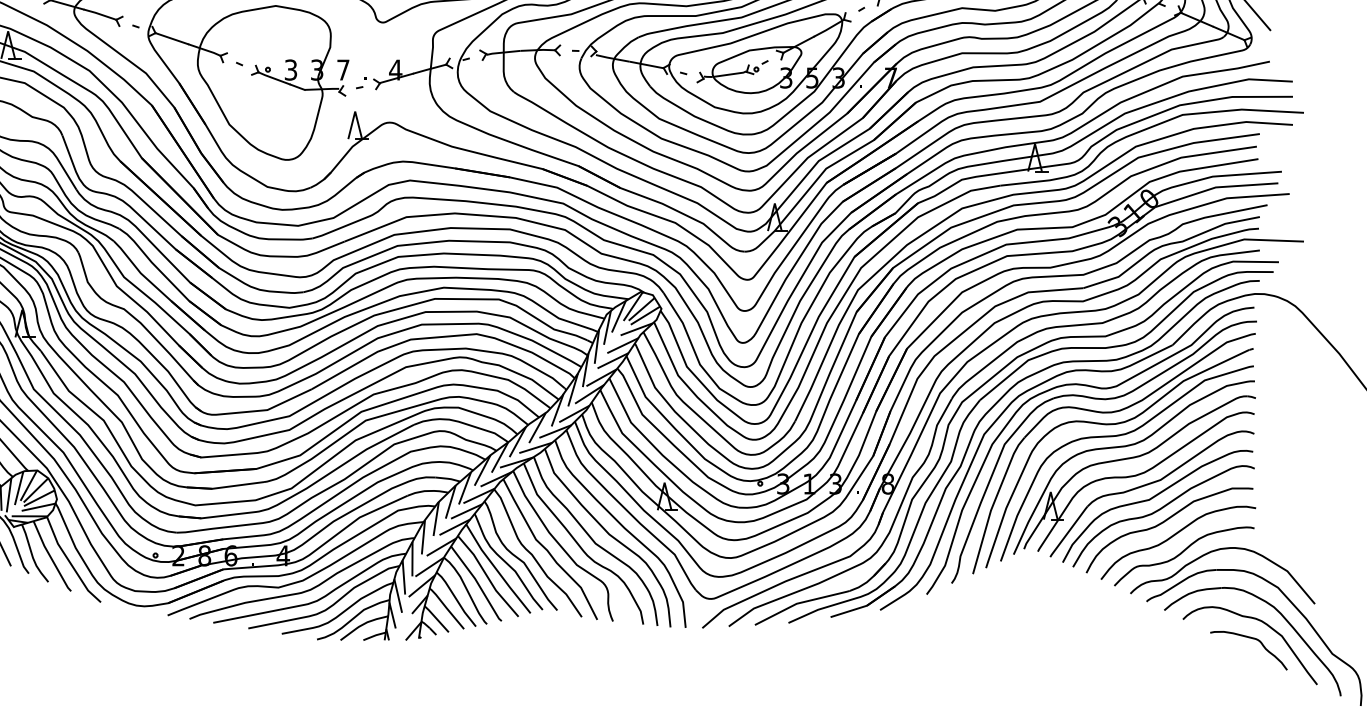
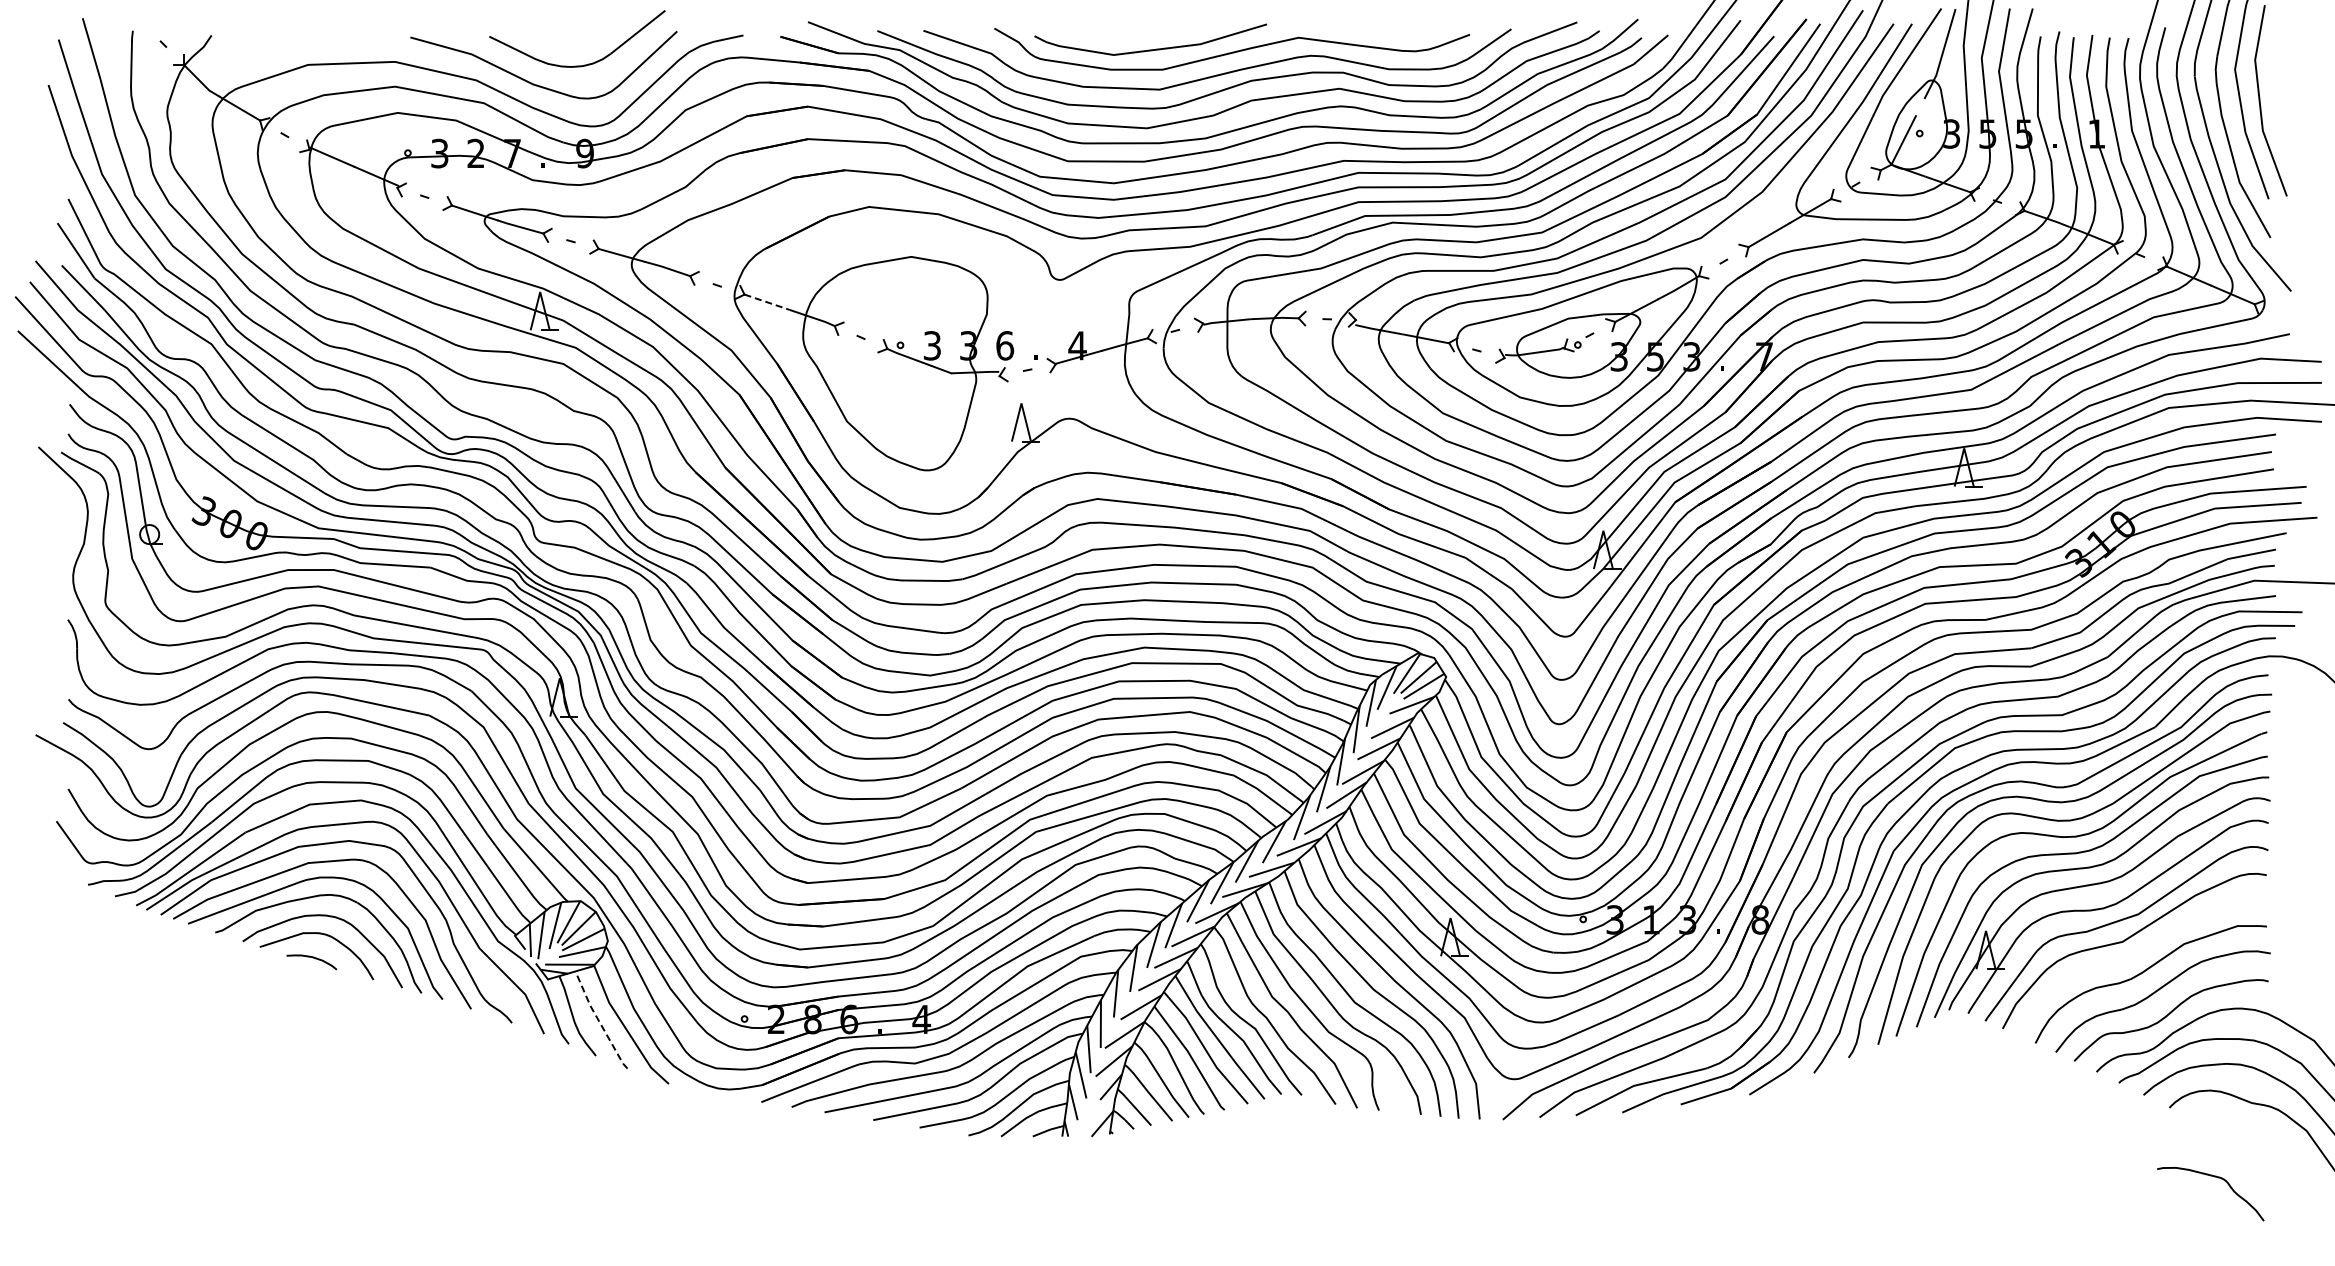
line: (172, 38) -> (767, 302), solid -> dashed
text: (343, 69) -> (1005, 345), 7 -> 6
curve: (1159, 510) -> (2137, 956), removed
line: (50, 557) -> (599, 1021), solid -> dashed
curve: (1251, 638) -> (2214, 1177), moved

